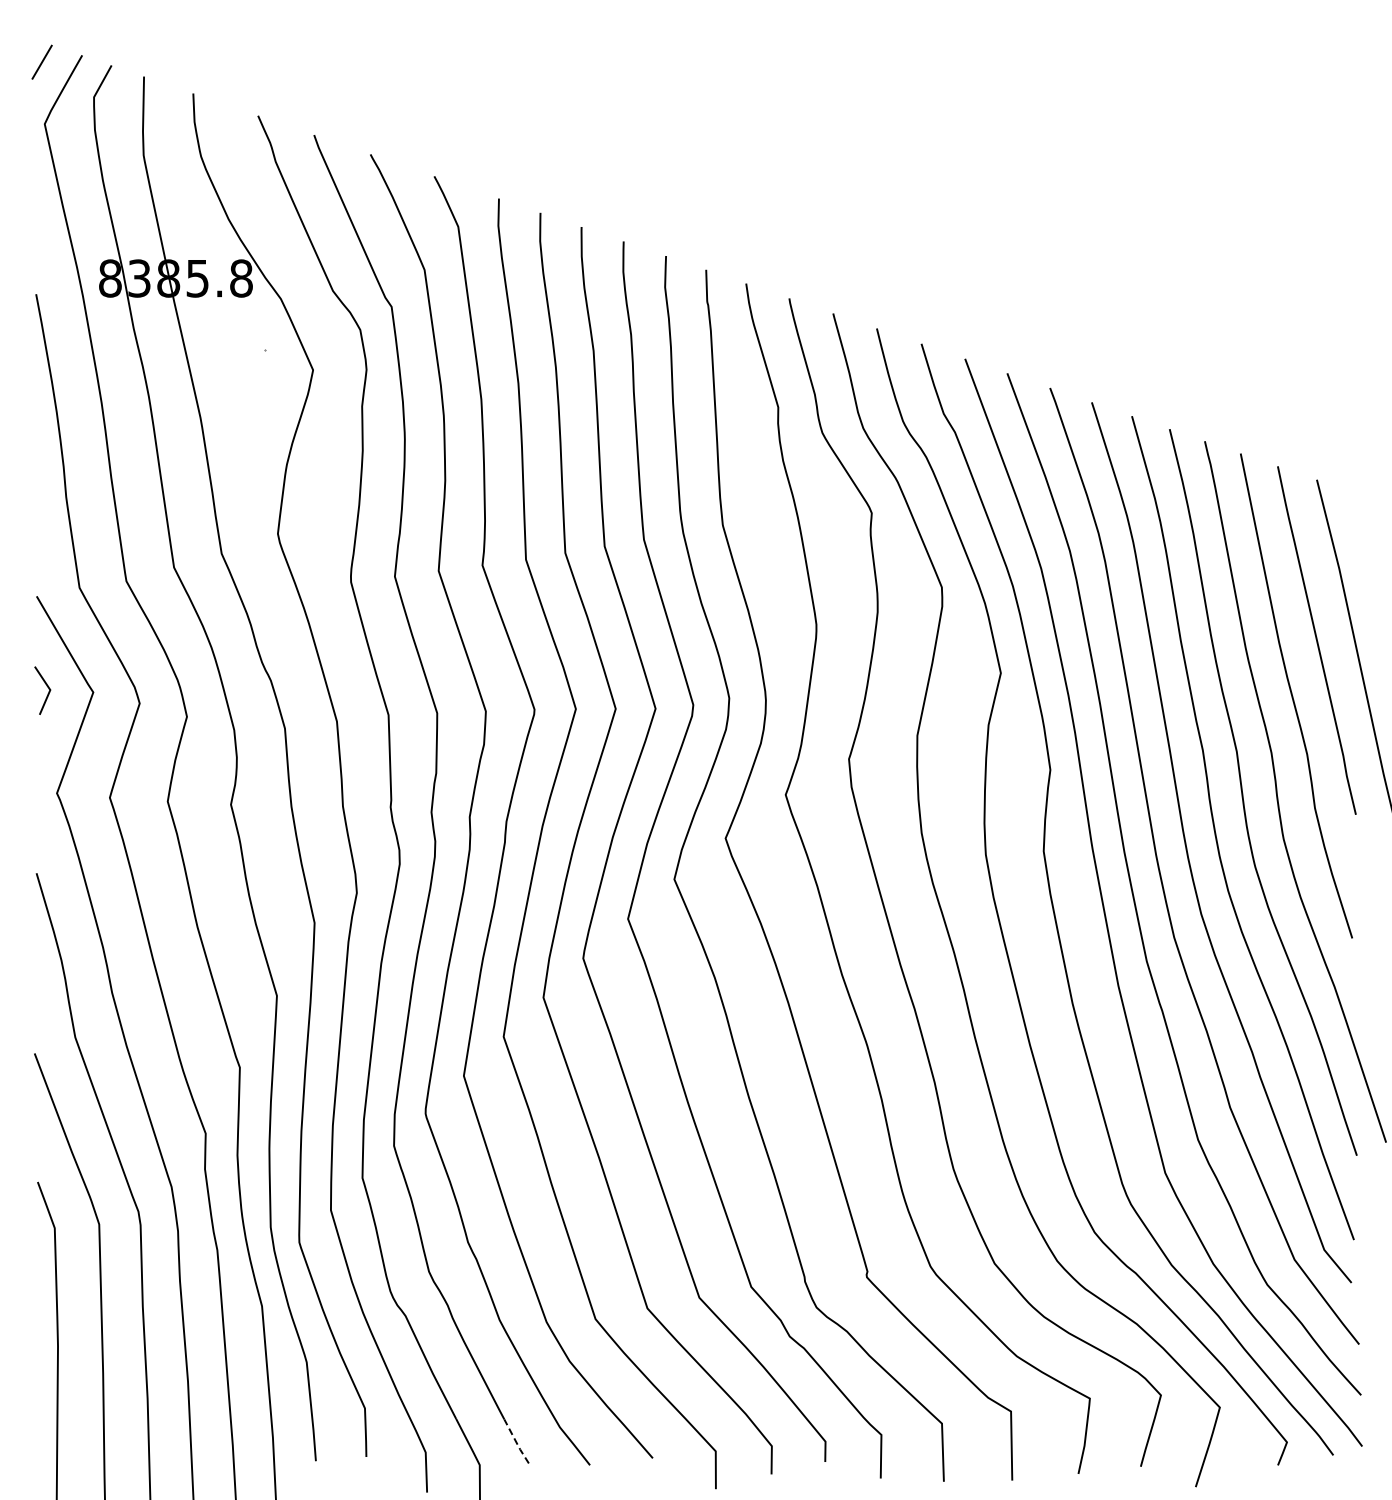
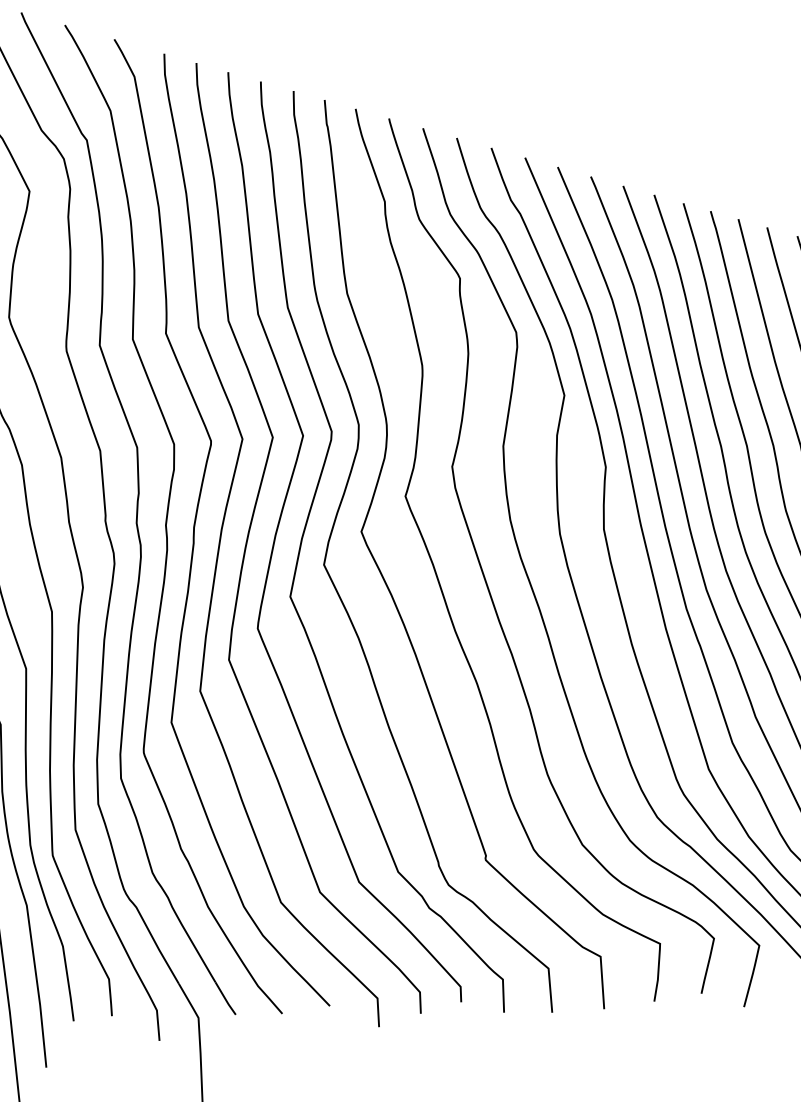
line: (516, 1443) -> (225, 1000), dashed -> solid

